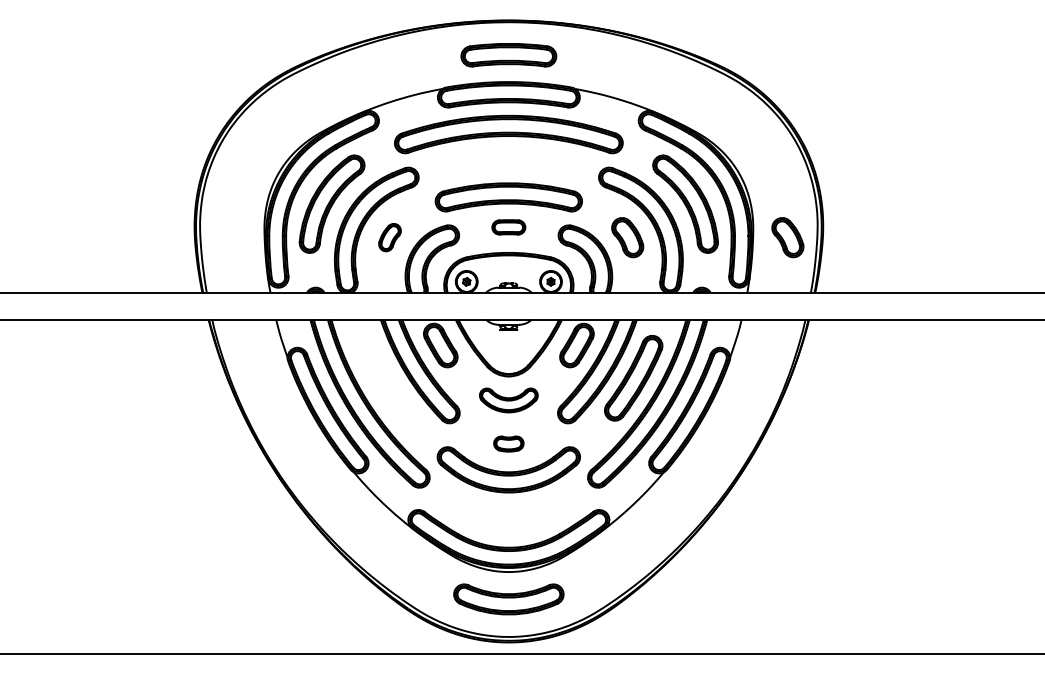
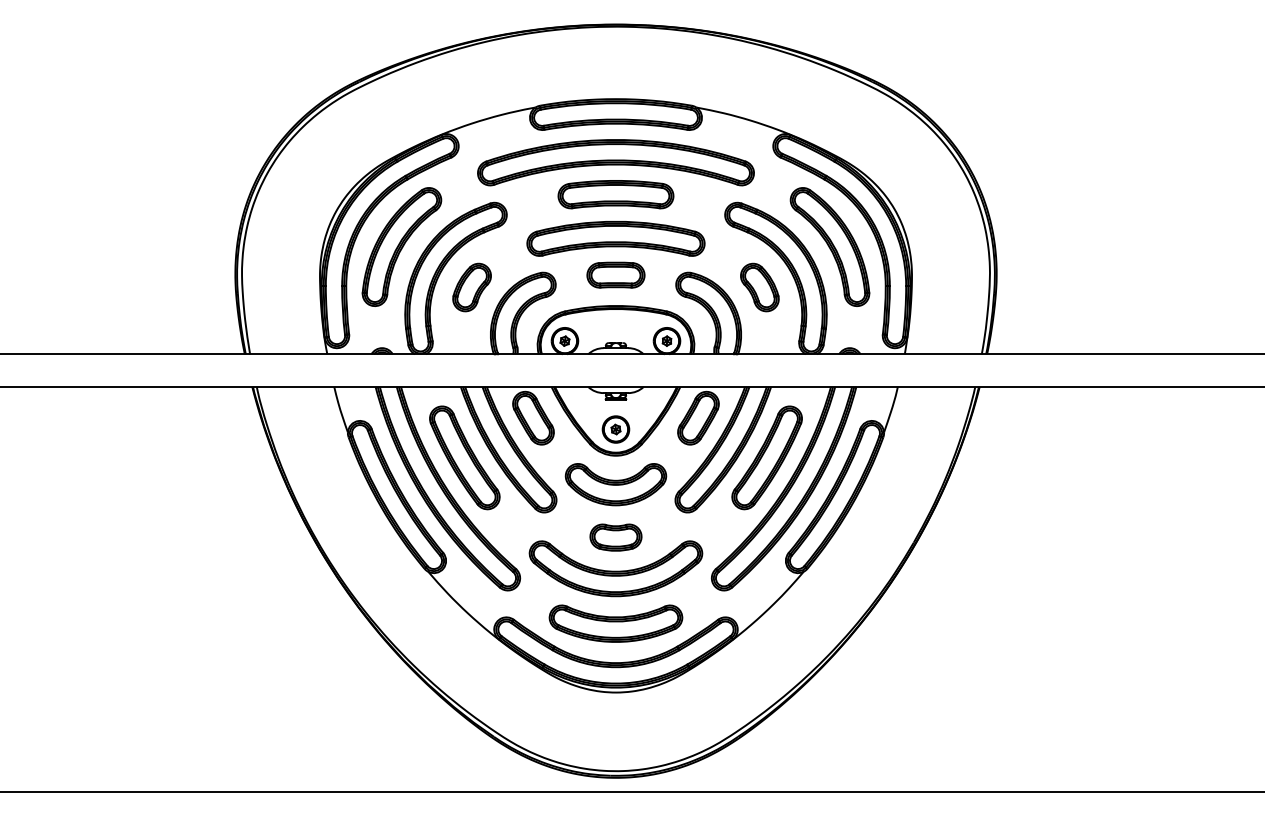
part: (508, 55) -> (615, 194), moved
part: (508, 226) -> (615, 274), size x1.43
part: (389, 237) -> (471, 287), size x1.43
part: (787, 237) -> (953, 287), removed
part: (508, 354) -> (615, 429), added
part: (383, 377) -> (464, 457), added
part: (508, 400) -> (615, 484), size x1.43
part: (508, 444) -> (615, 537), size x1.43
part: (508, 599) -> (615, 623), moved

